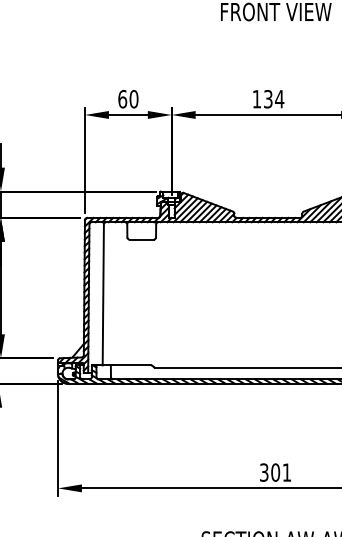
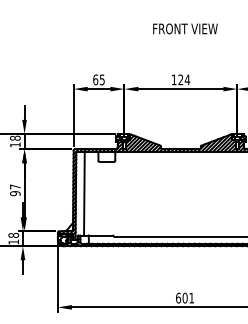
text: (132, 98) -> (101, 79), 60 -> 65
text: (267, 100) -> (180, 80), 134 -> 124
text: (264, 471) -> (178, 297), 301 -> 601

